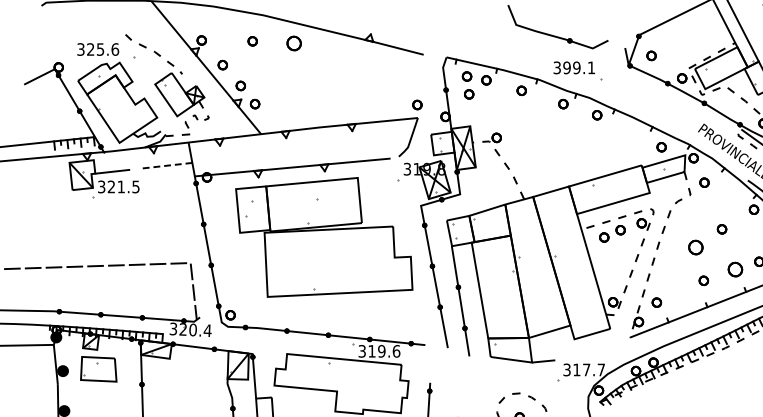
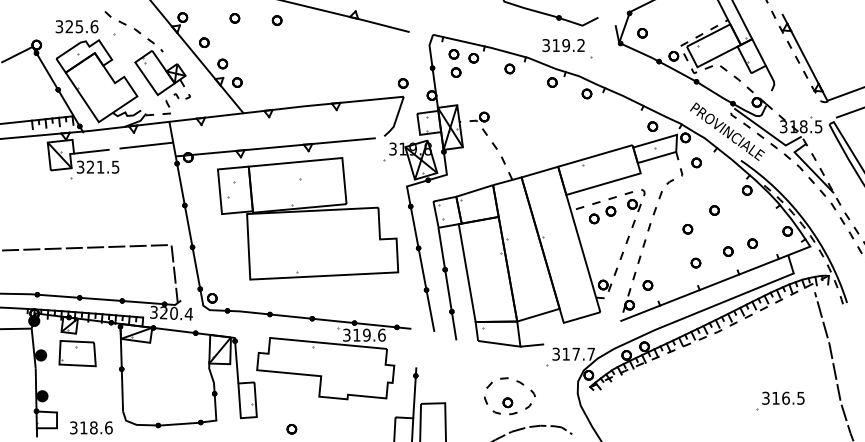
part: (293, 43) -> (276, 20), size x0.62
text: (579, 67) -> (568, 45), 399.1 -> 319.2
line: (165, 165) -> (145, 145), dashed -> solid
part: (695, 247) -> (687, 229), size x0.62
part: (735, 269) -> (728, 251), size x0.62

